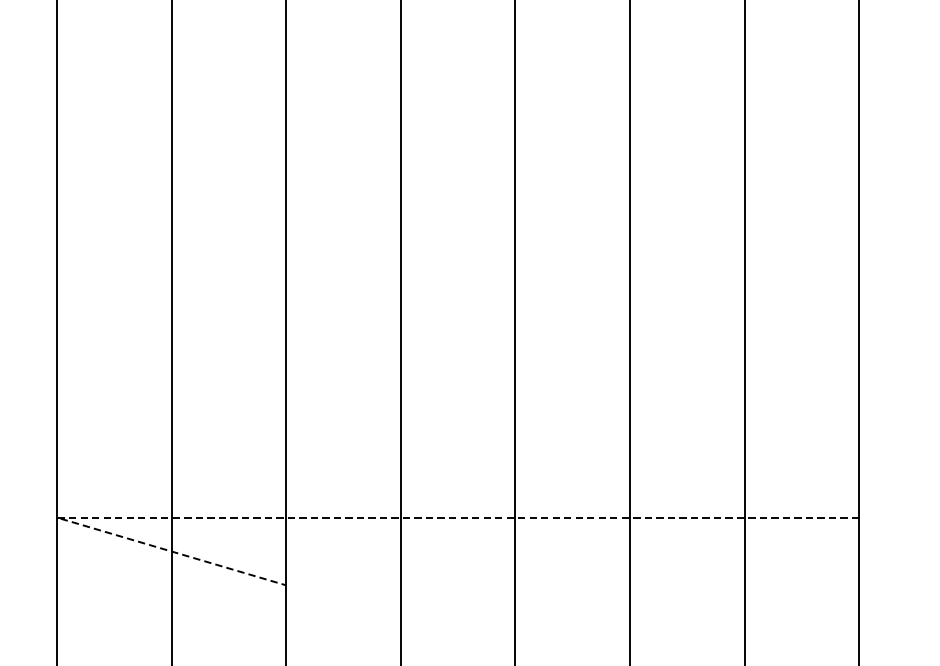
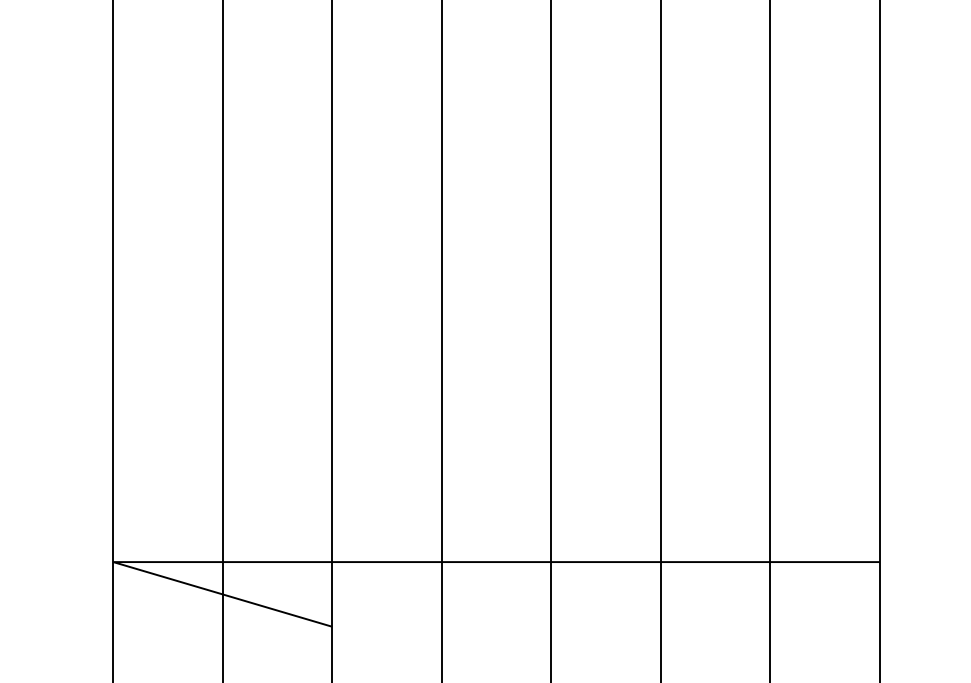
line: (337, 518) -> (381, 562), dashed -> solid

